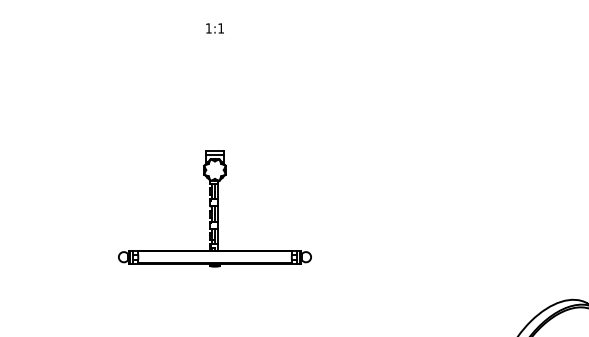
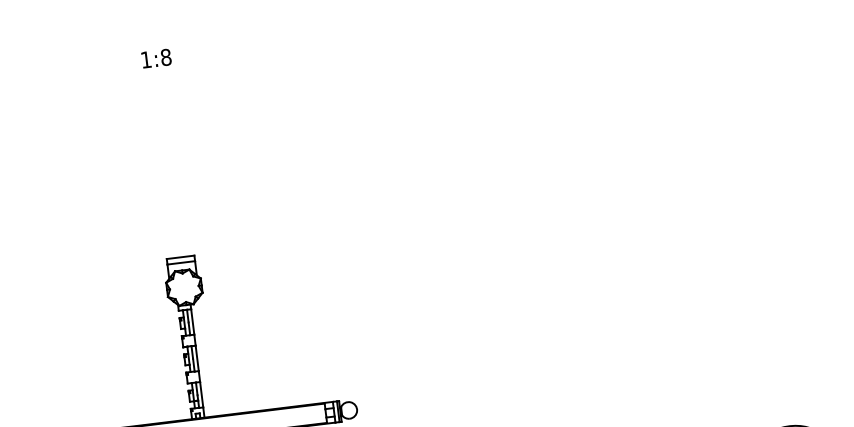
text: (221, 28) -> (166, 57), 1:1 -> 1:8

